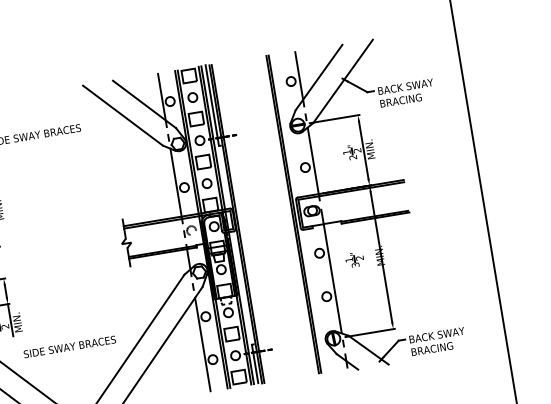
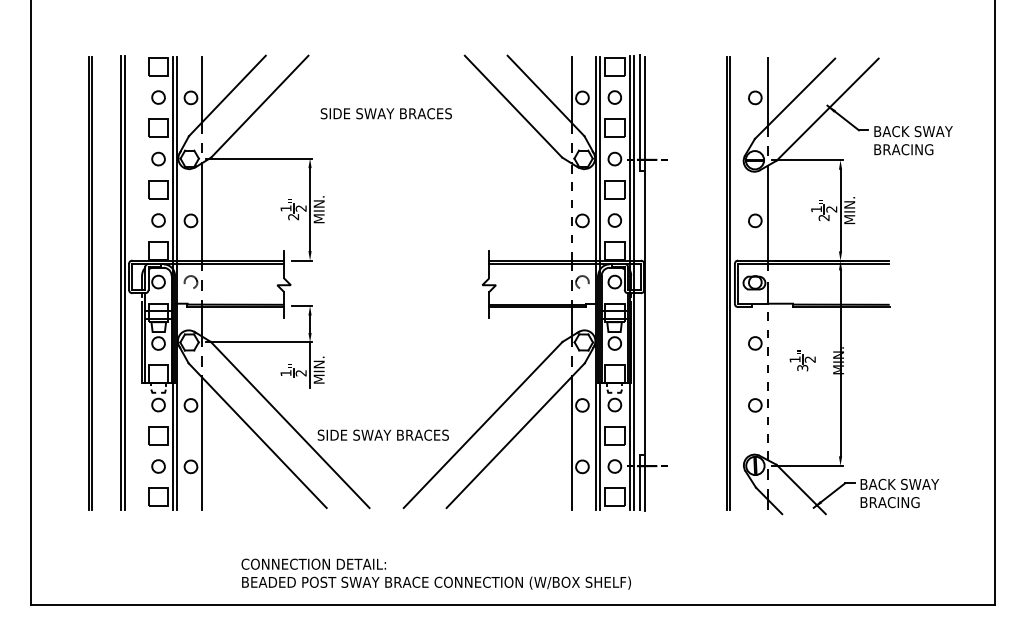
line: (175, 183) -> (571, 212), solid -> dashed
line: (237, 223) -> (648, 283), removed
line: (332, 278) -> (767, 381), solid -> dashed
text: (69, 346) -> (382, 434), moved

